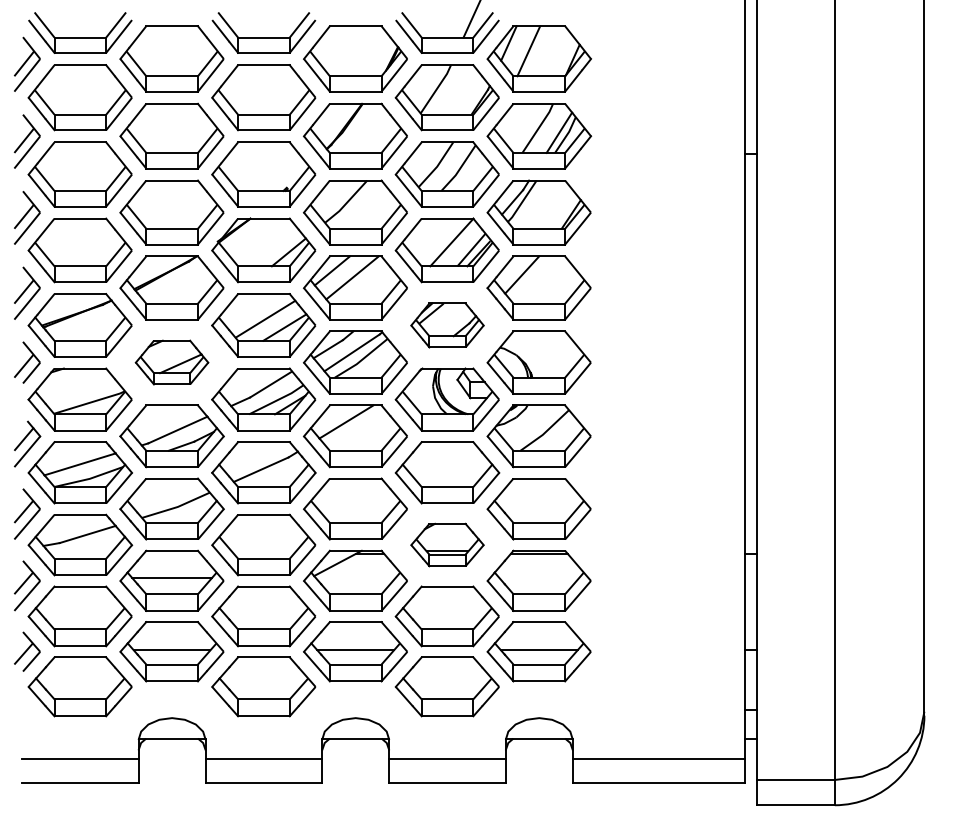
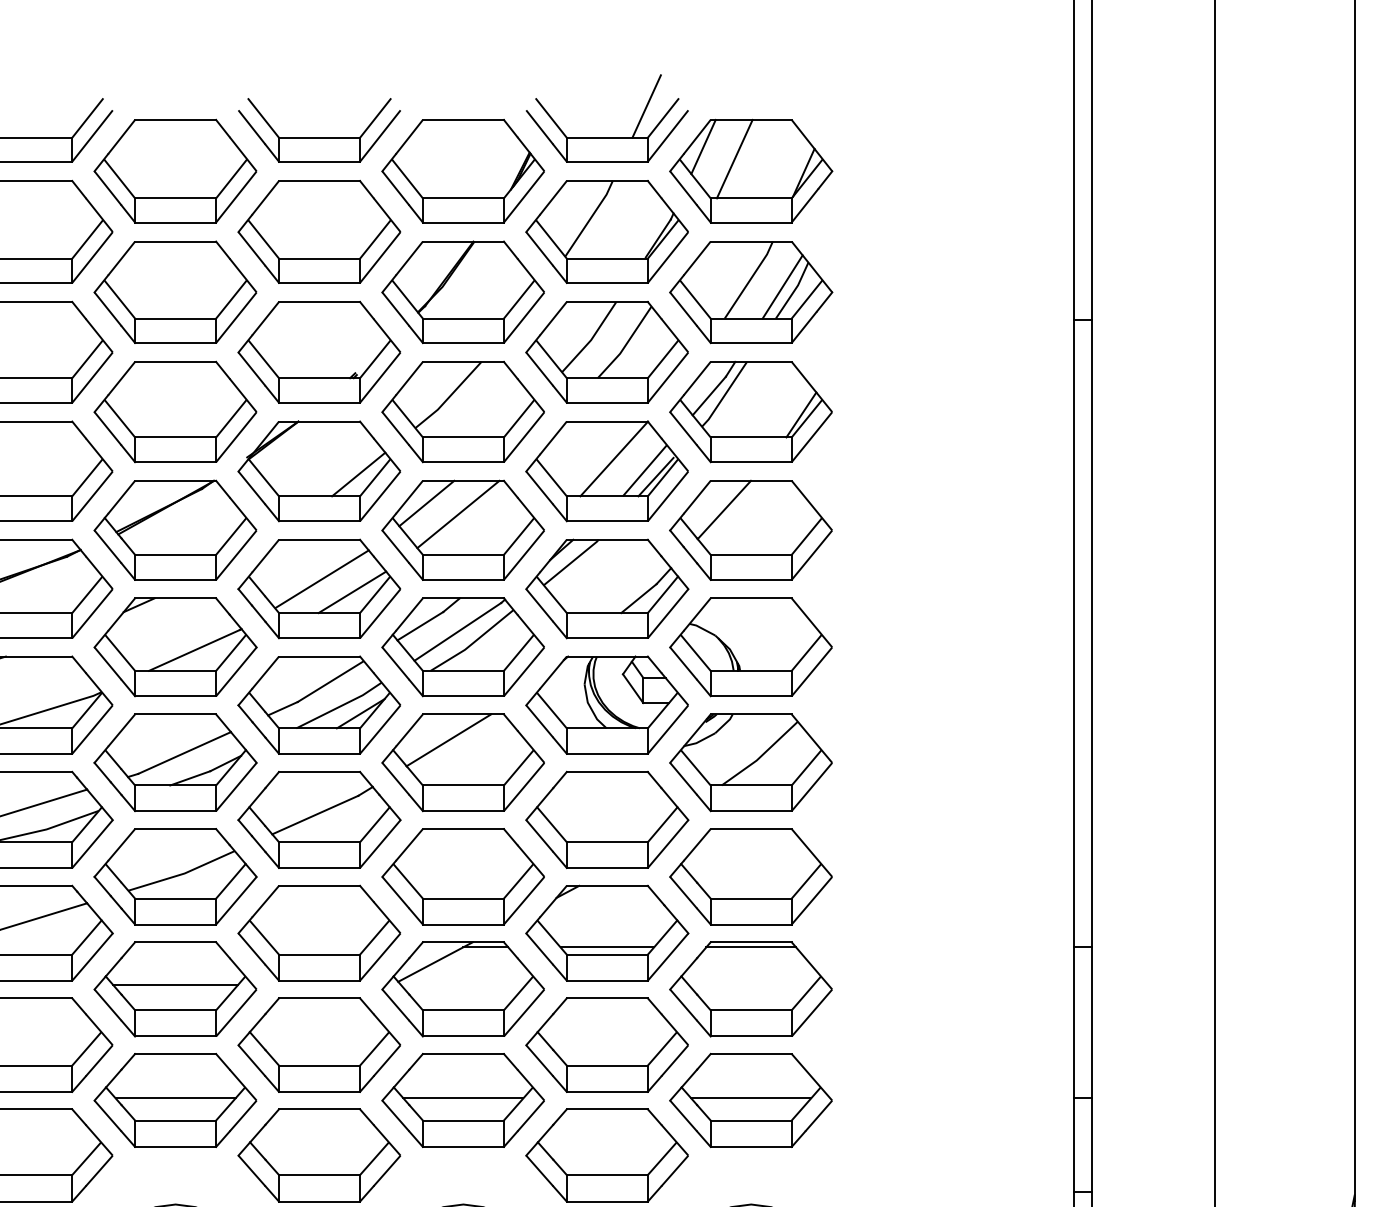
part: (447, 325) -> (607, 589), size x1.43
part: (171, 362) -> (174, 647), size x1.43
part: (447, 544) -> (607, 932), size x1.43

